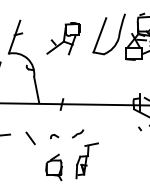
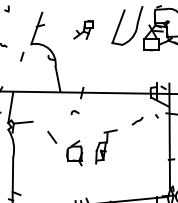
part: (63, 38) -> (83, 29), size x0.6
part: (77, 133) -> (137, 120), moved
part: (53, 136) -> (74, 112), moved
line: (30, 137) -> (52, 136), moved

